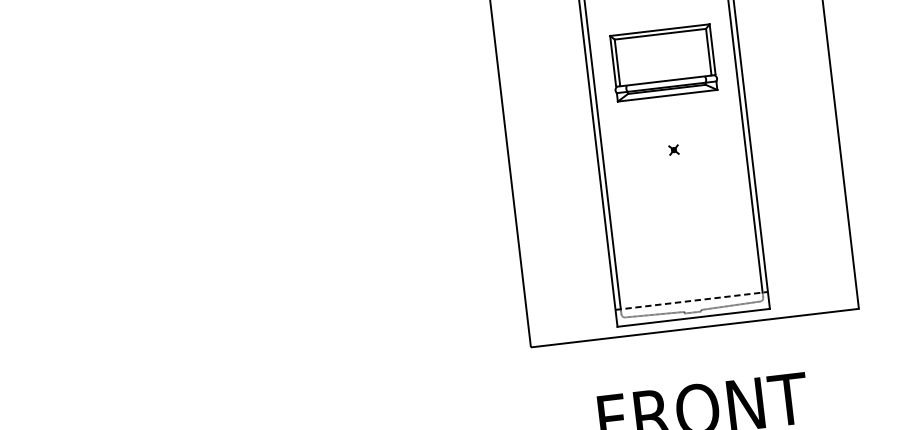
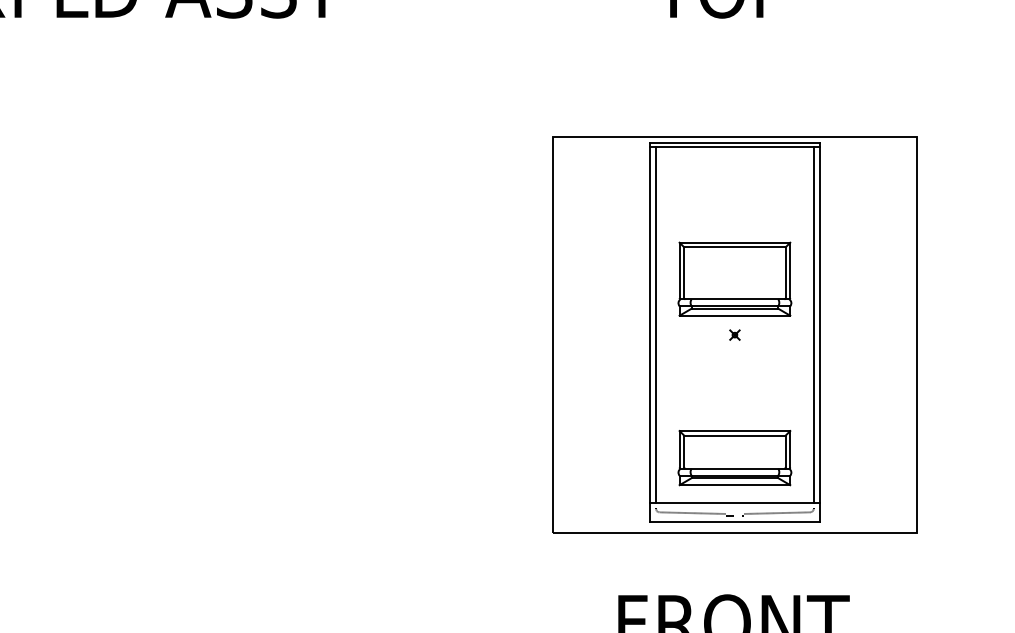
part: (663, 62) -> (734, 278), moved
part: (686, 261) -> (734, 458), added
line: (691, 300) -> (734, 502), dashed -> solid

